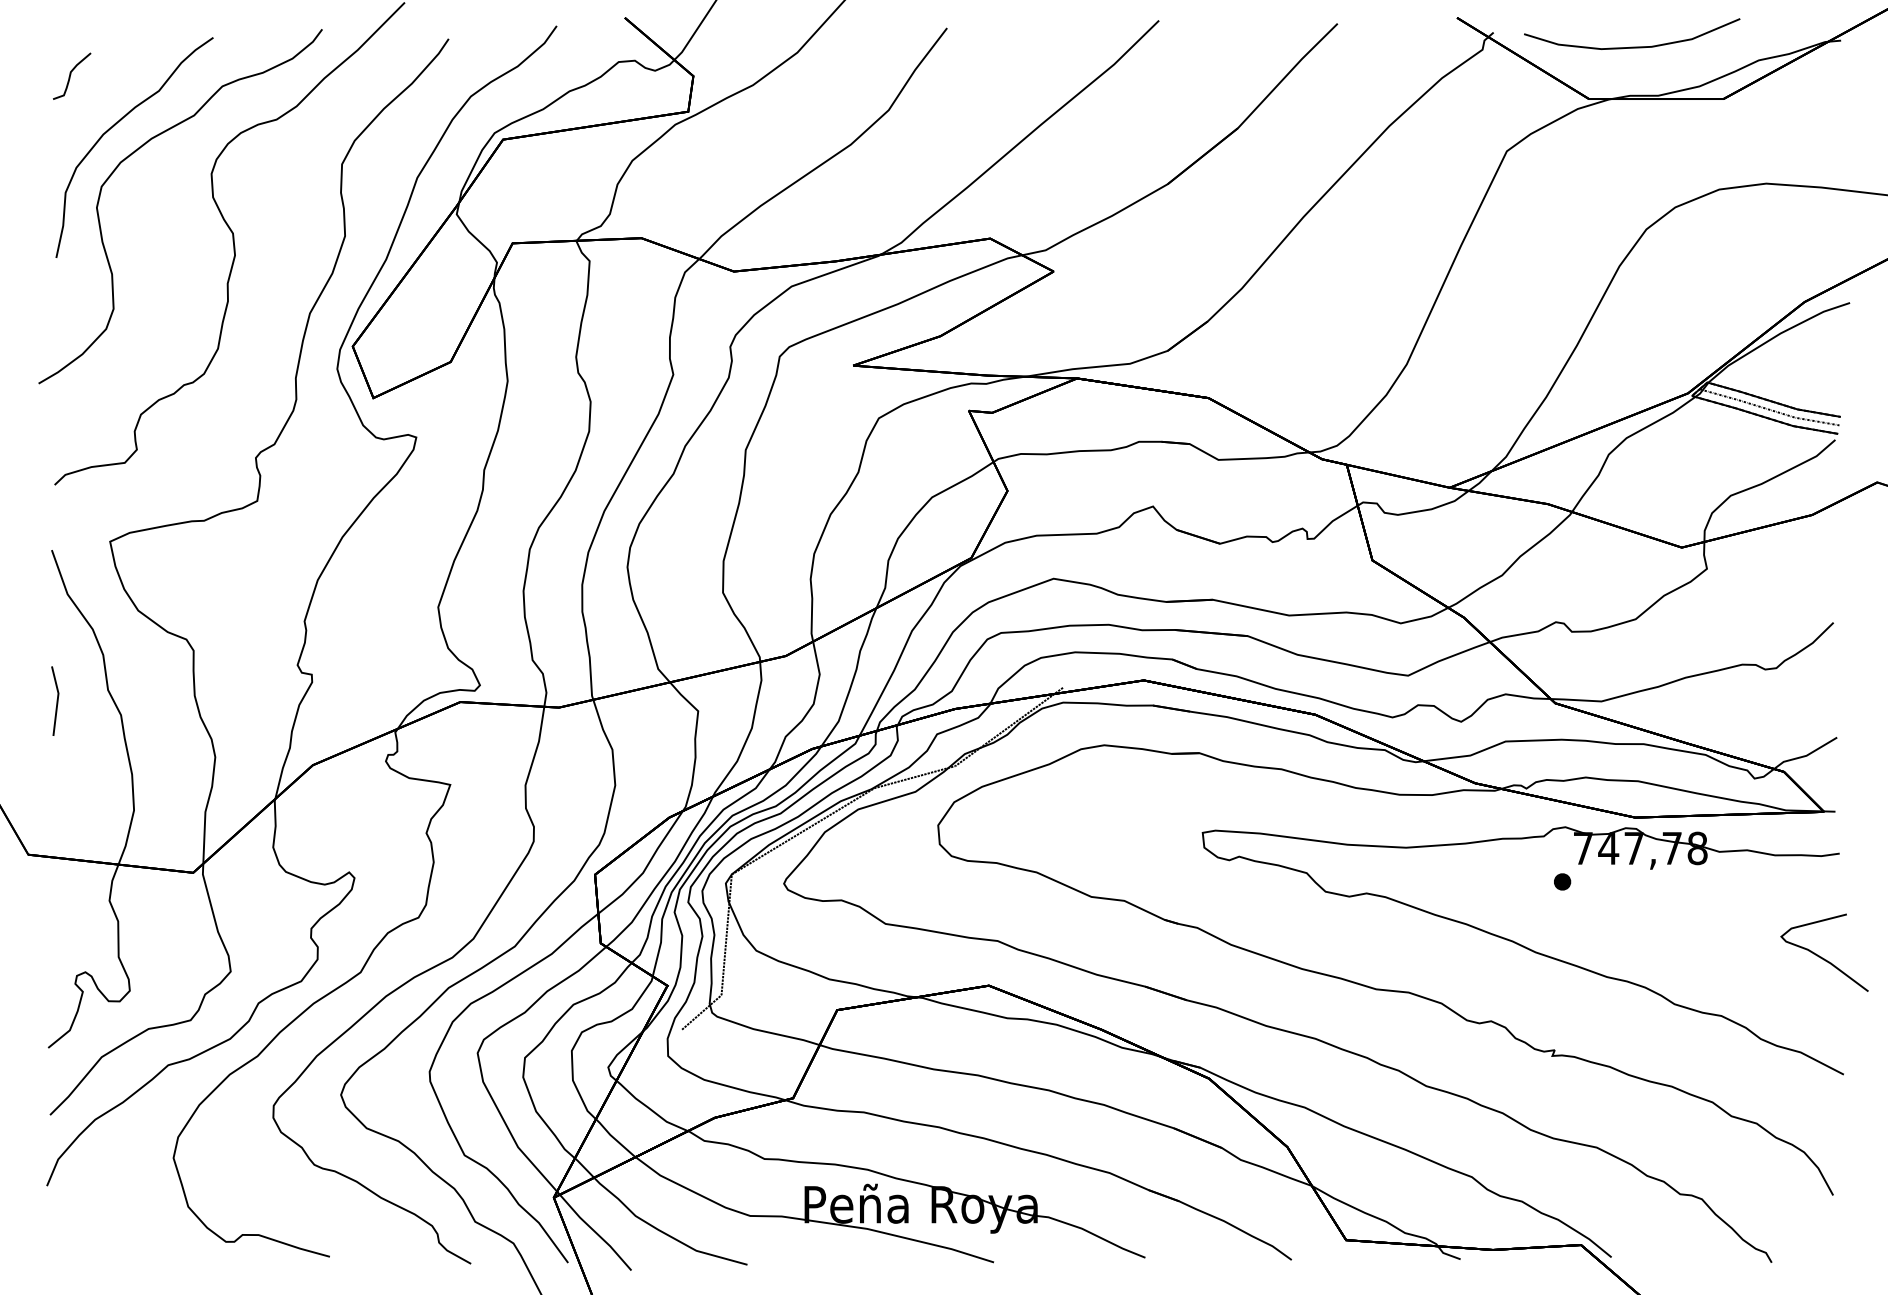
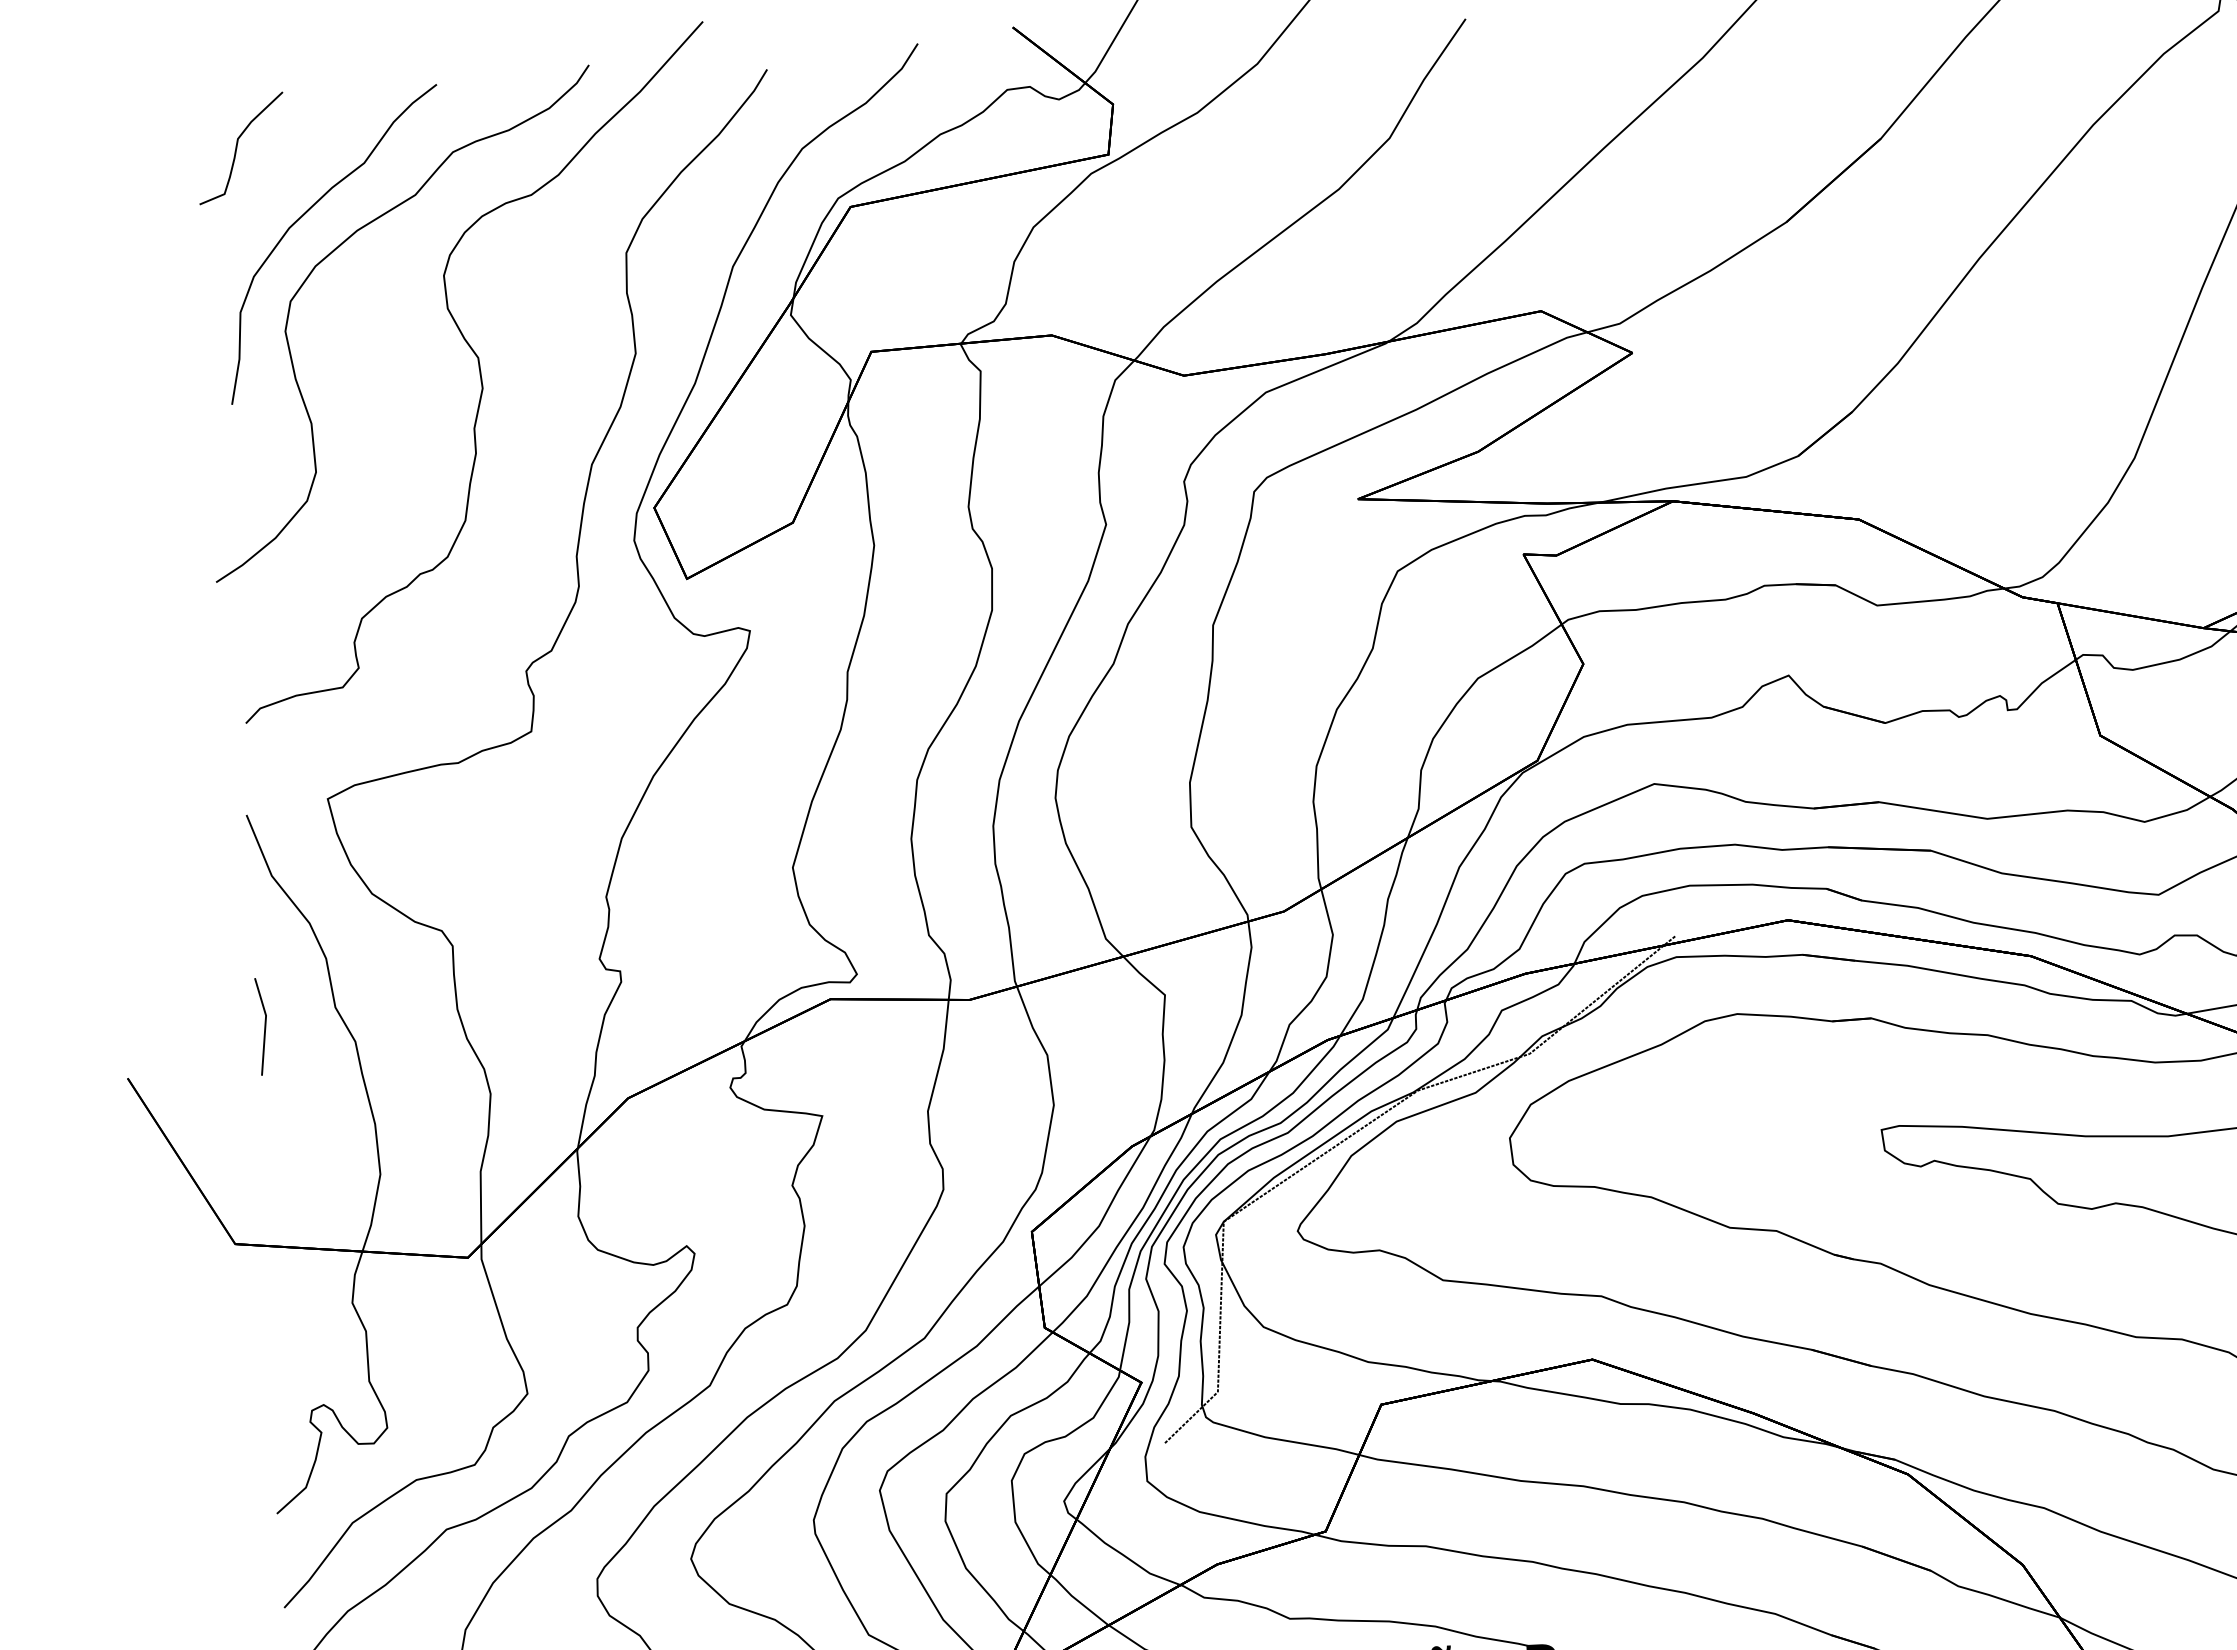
part: (71, 76) -> (240, 149), size x1.67

